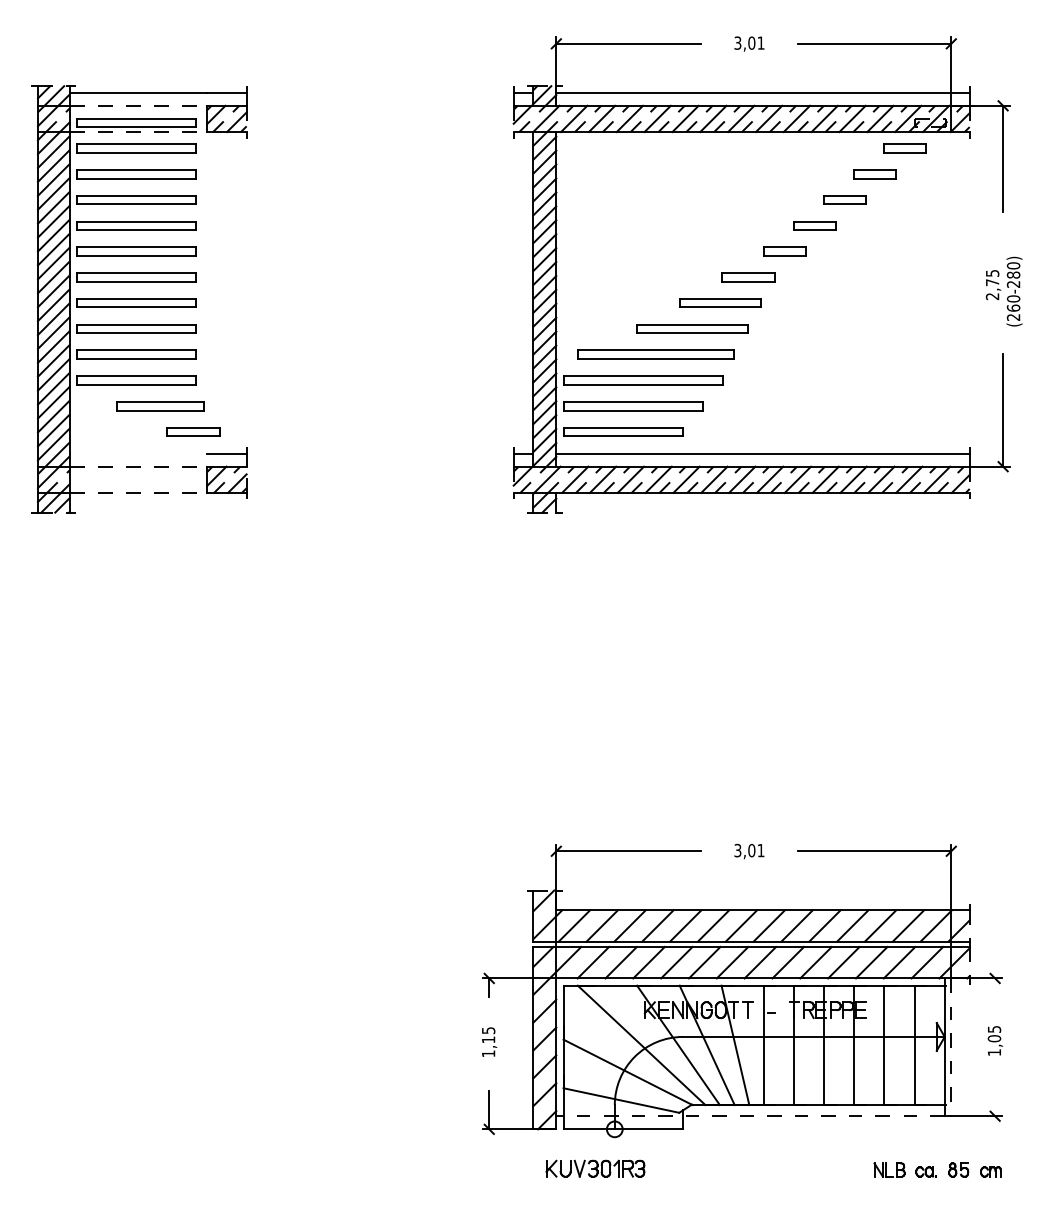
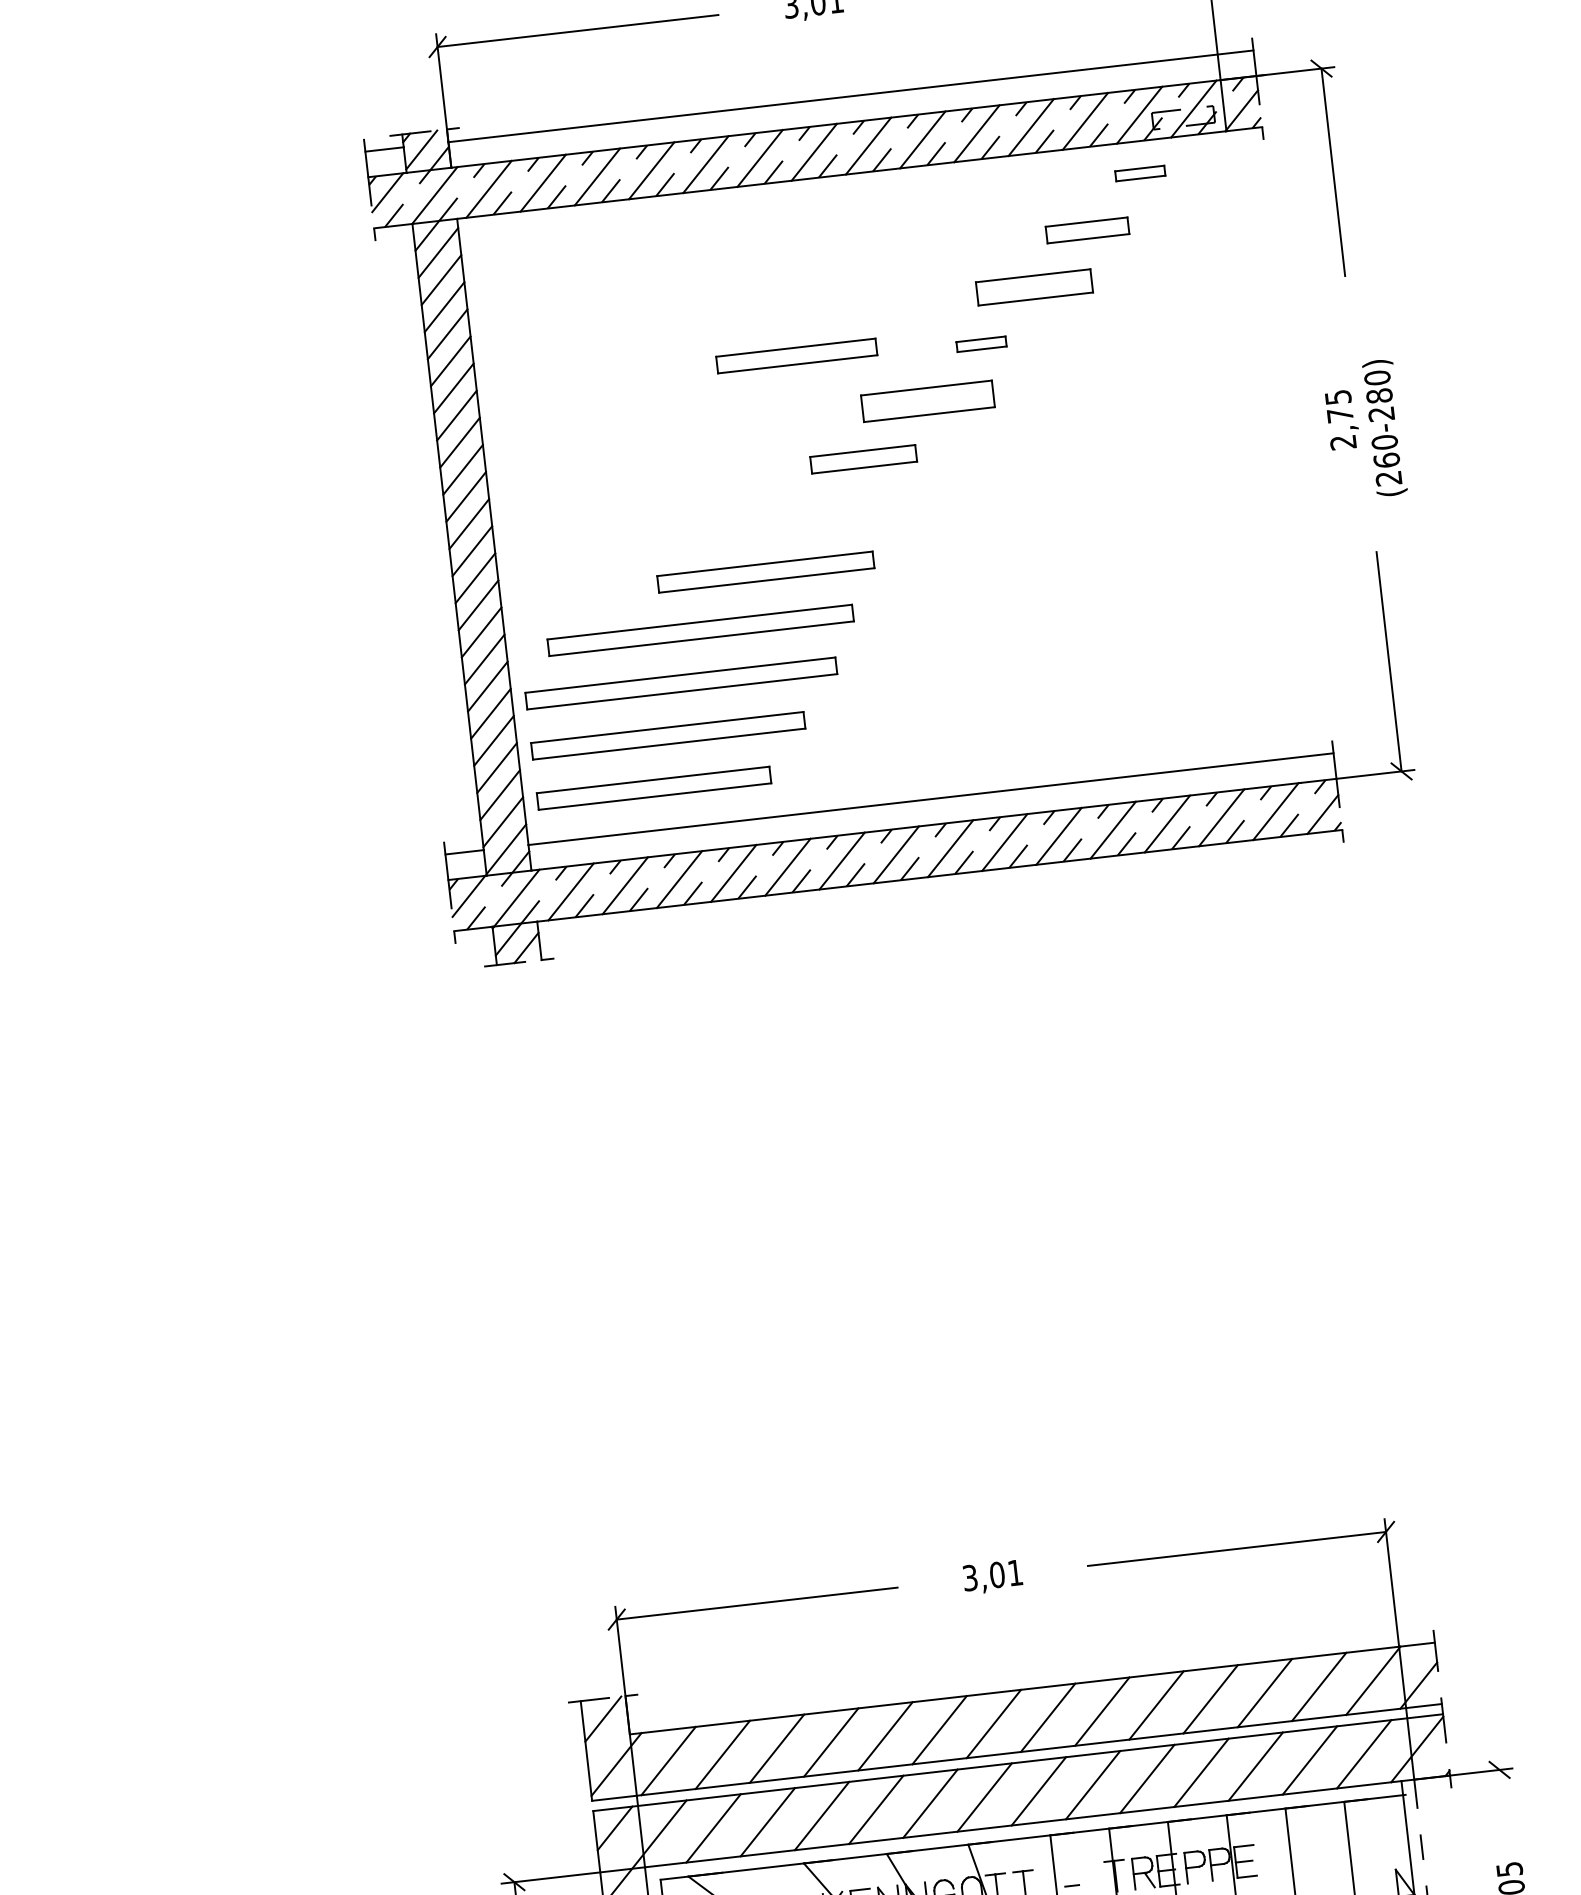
part: (904, 148) -> (1138, 173), size x0.6
part: (844, 199) -> (1033, 286), size x1.4
part: (814, 225) -> (980, 343), size x0.6
part: (784, 251) -> (928, 400), size x1.6
part: (720, 302) -> (796, 354), moved

